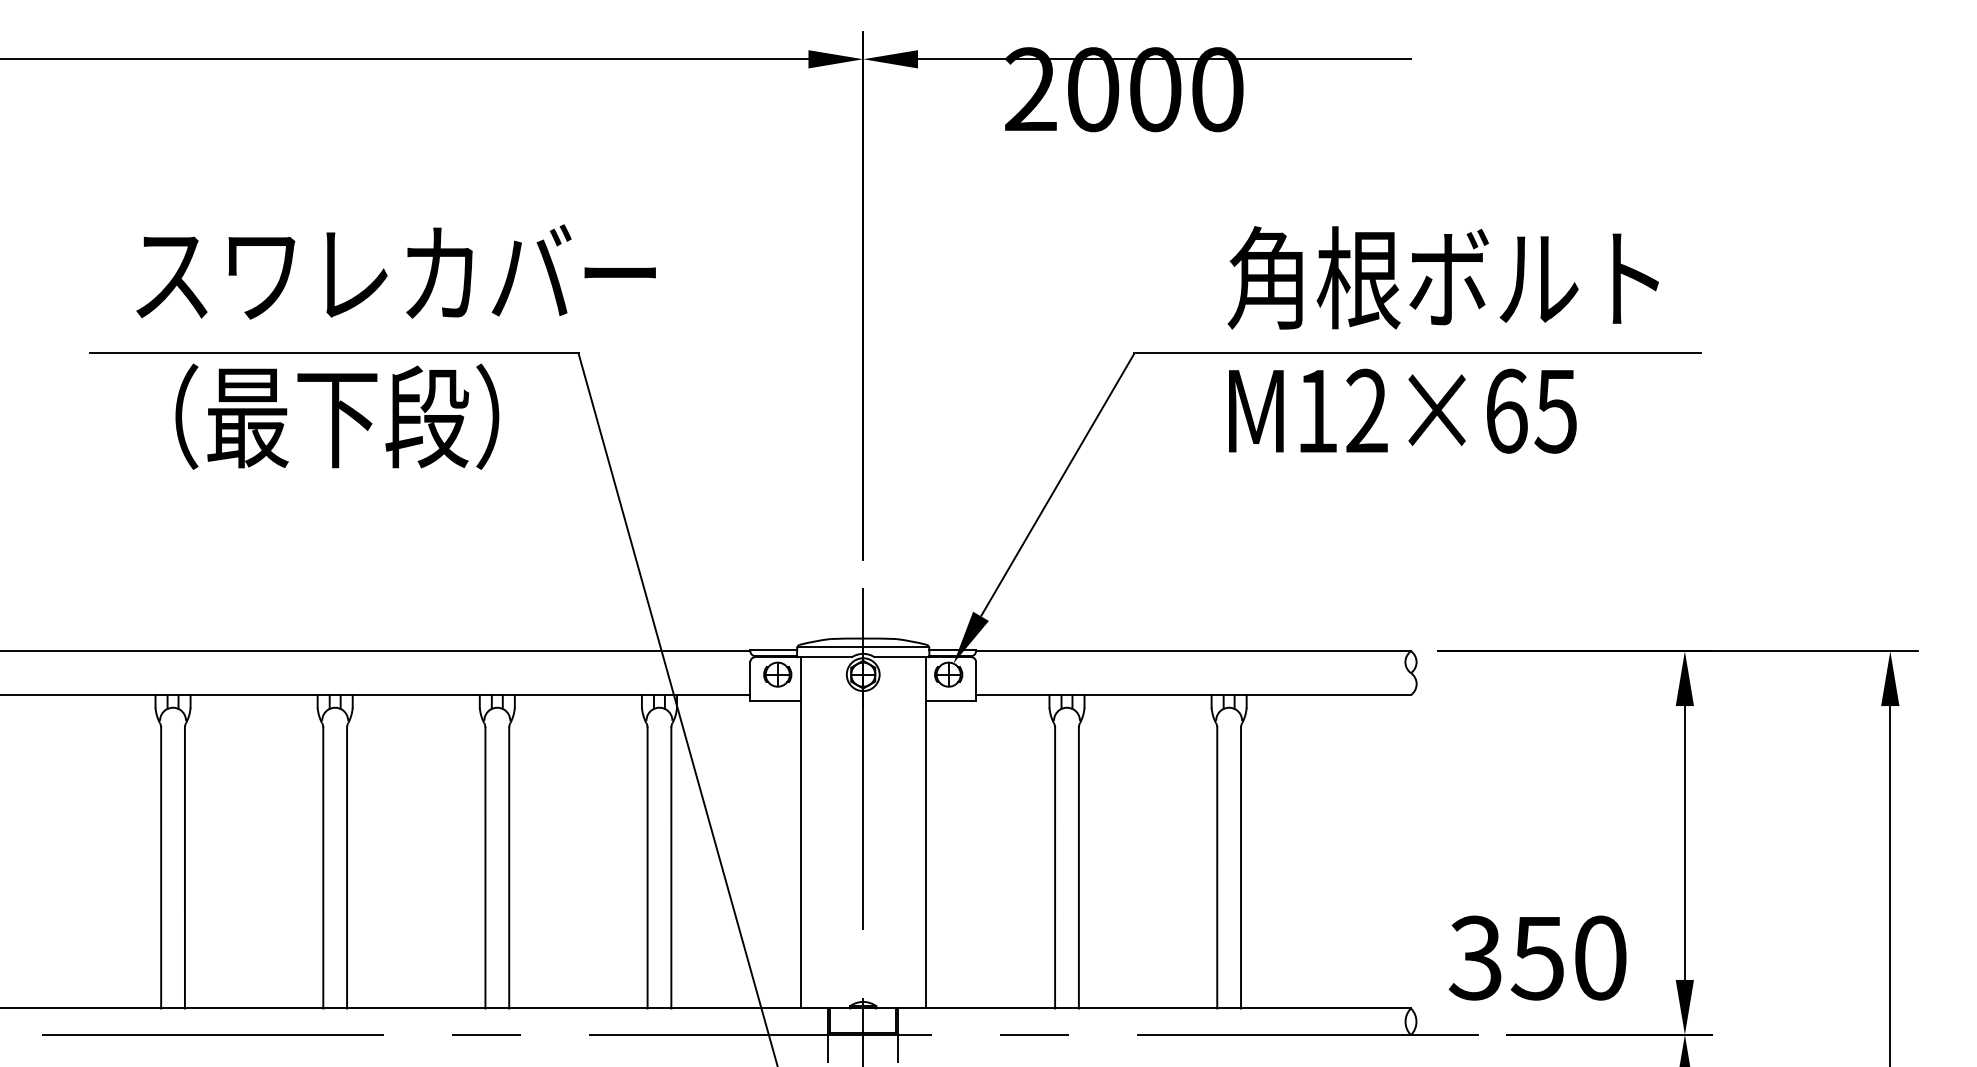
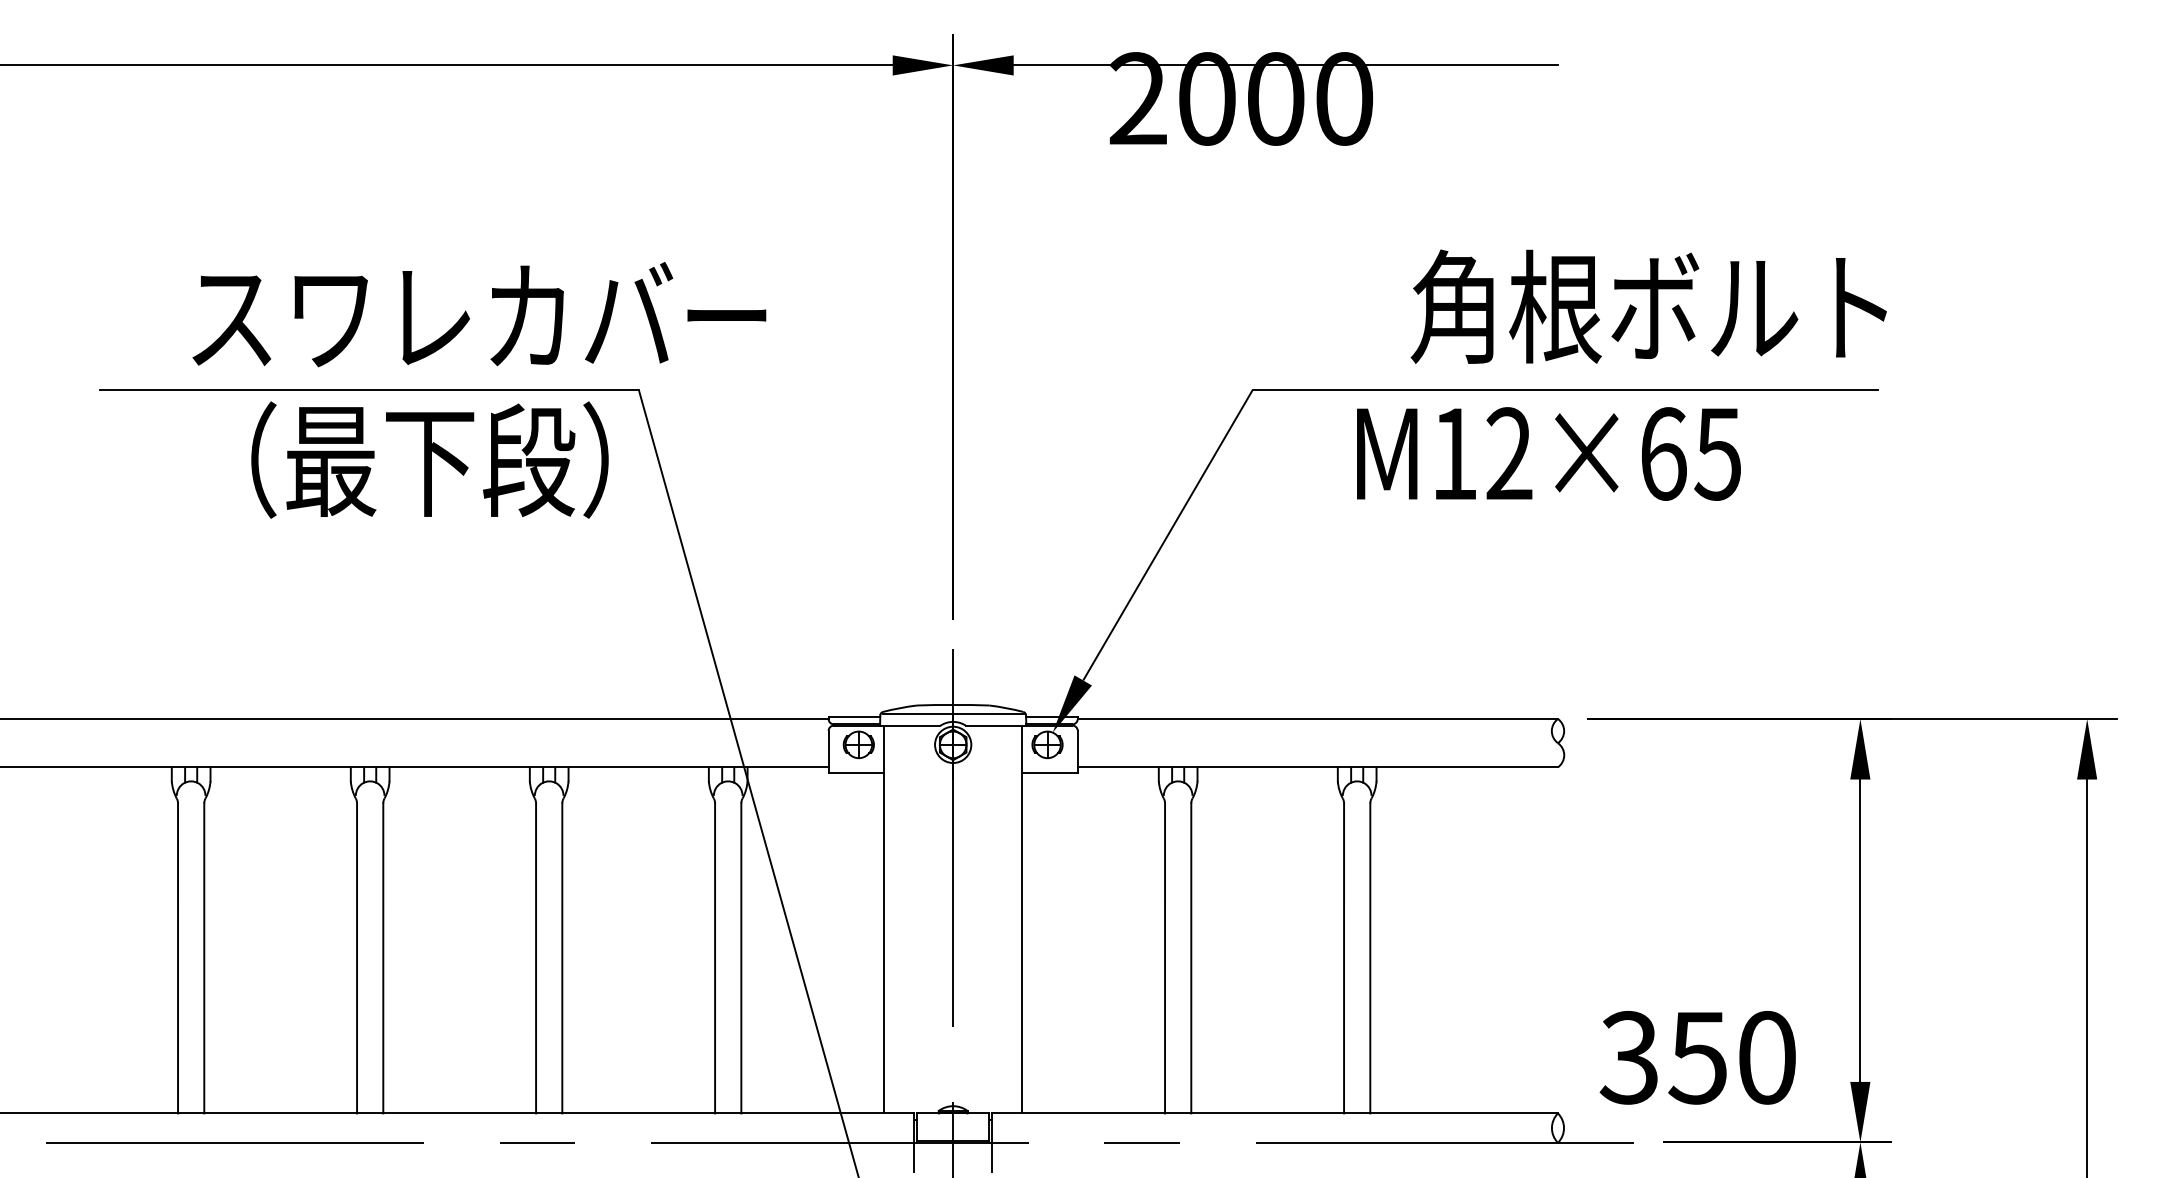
text: (395, 271) -> (478, 314), moved
text: (1442, 277) -> (1647, 306), moved
text: (337, 416) -> (430, 459), moved

